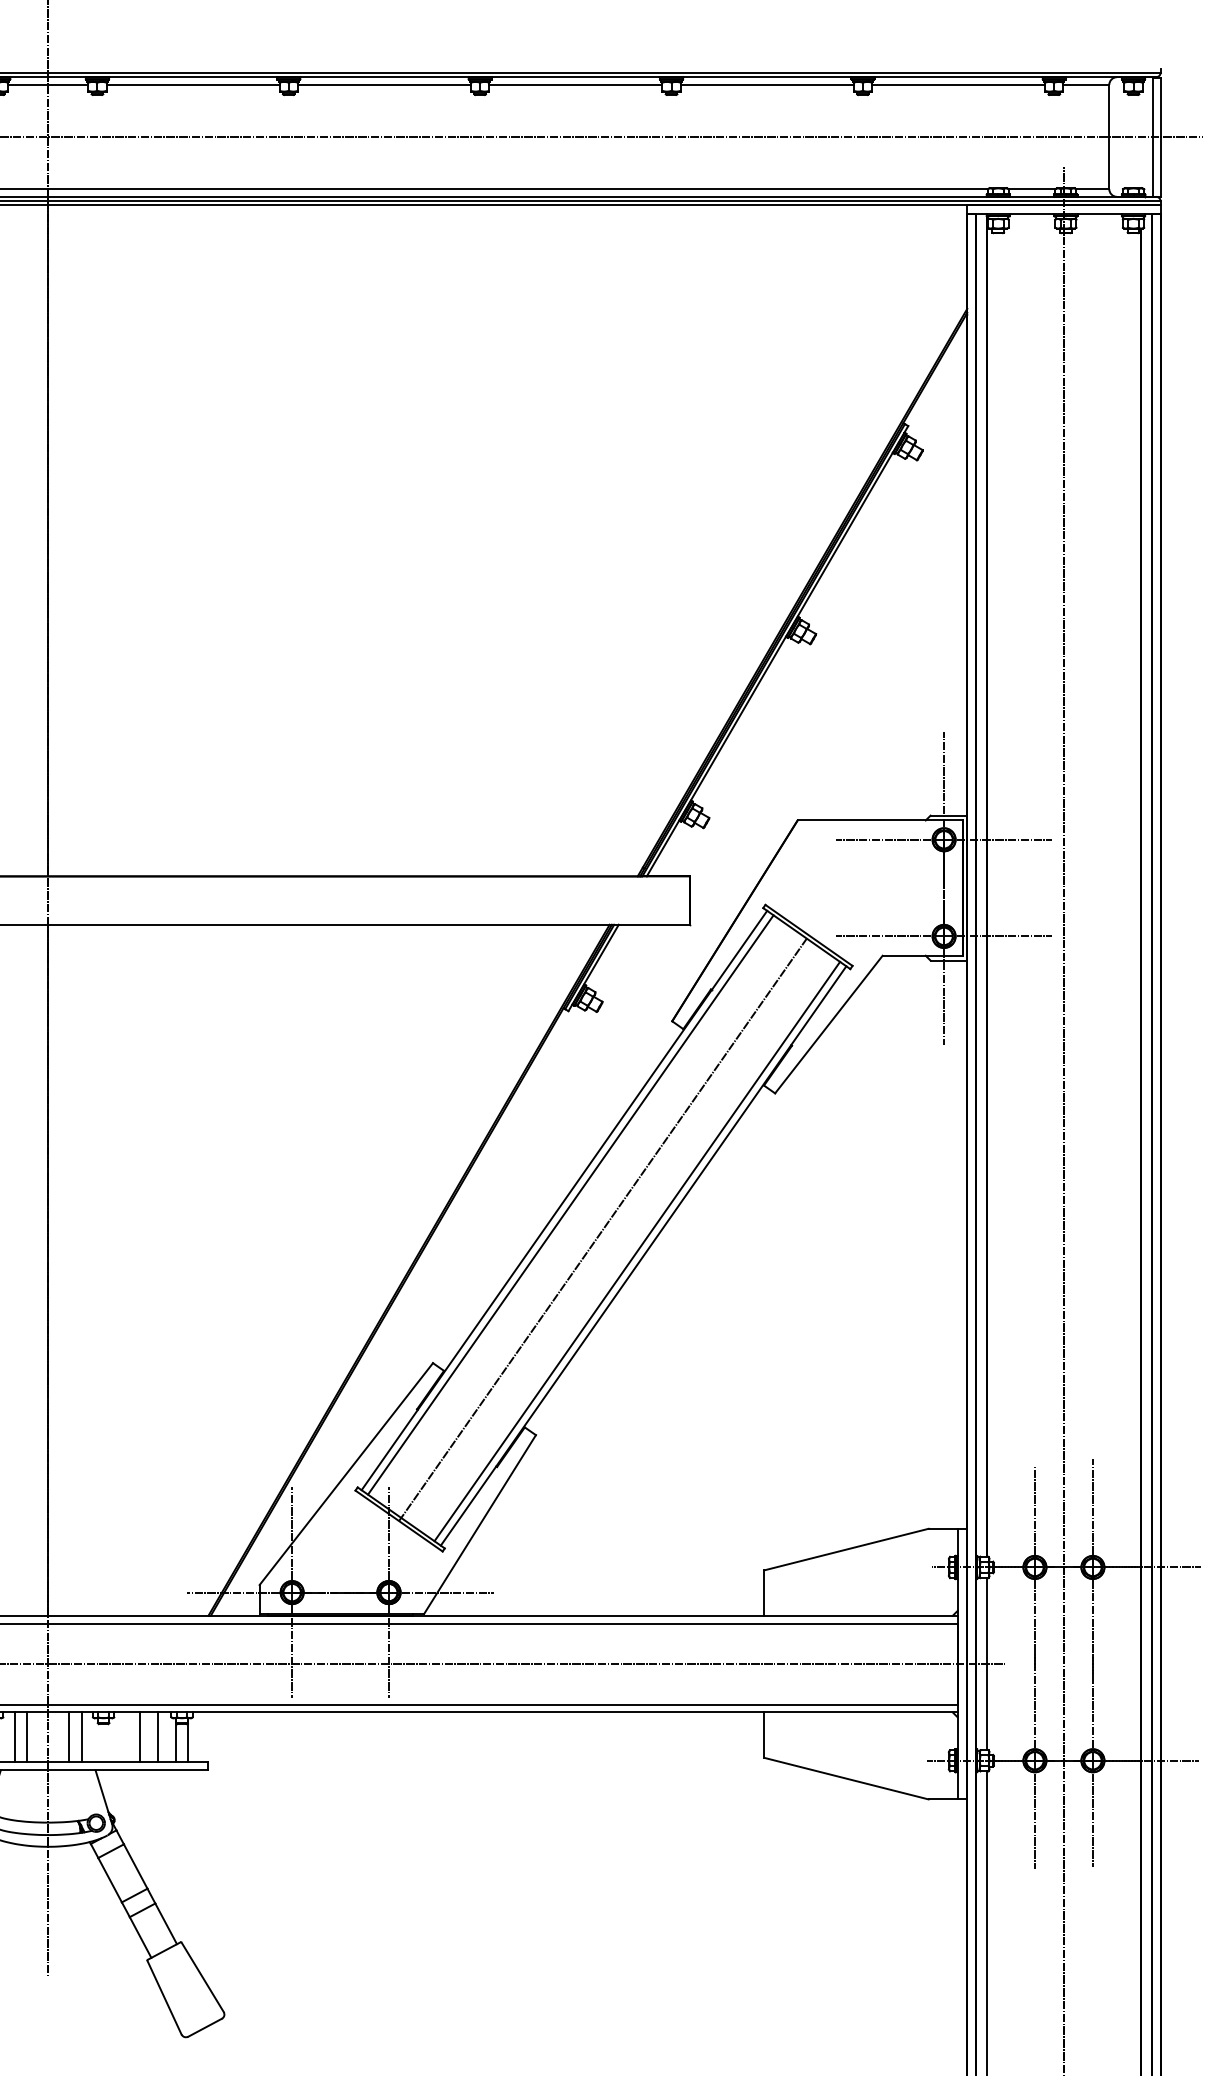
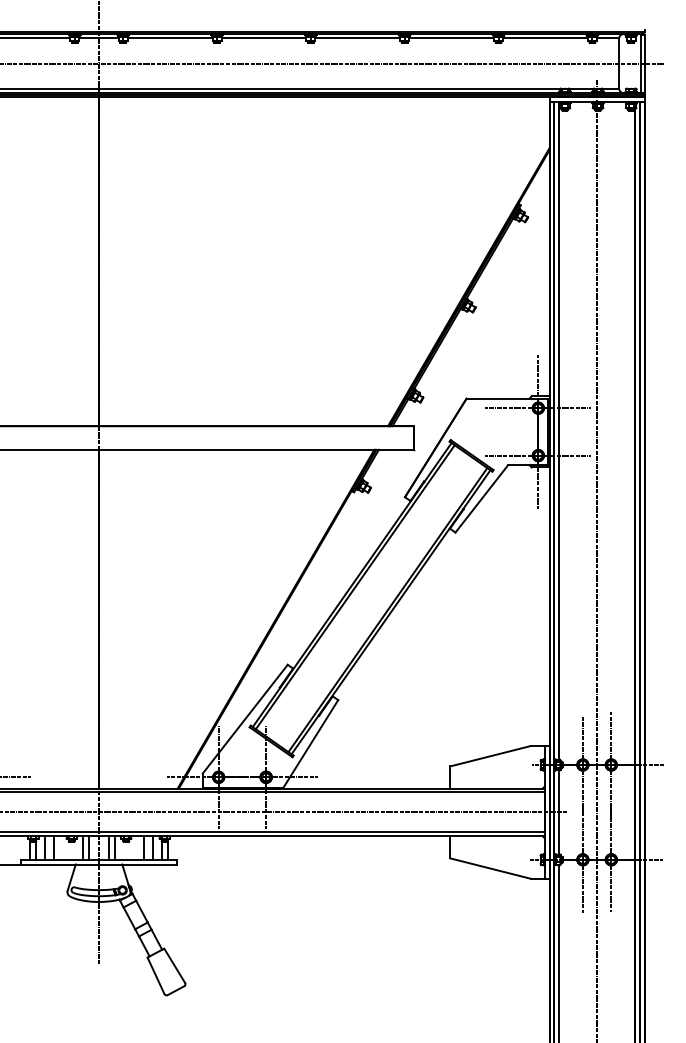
line: (603, 1229) -> (371, 599), removed

